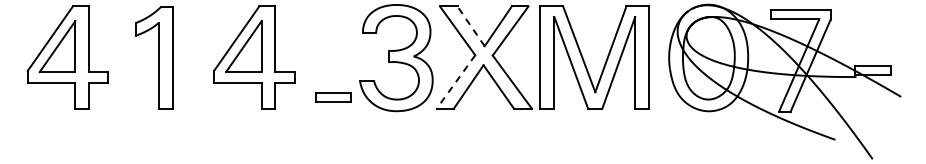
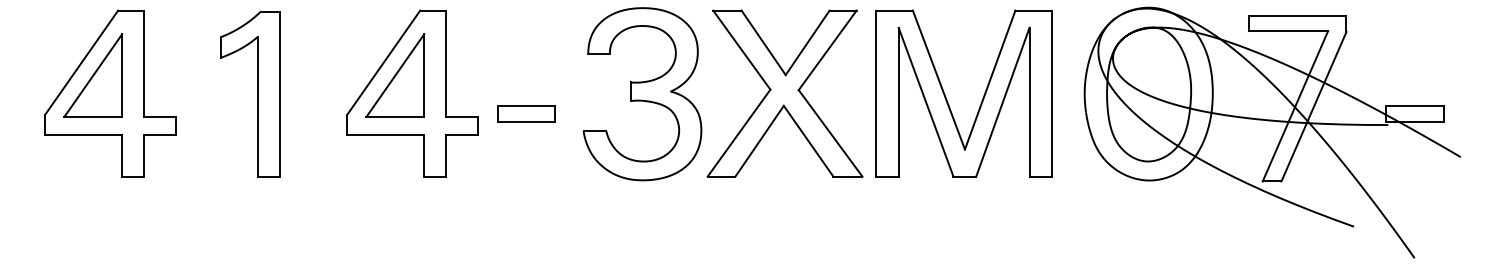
line: (470, 25) -> (762, 41), dashed -> solid
line: (455, 82) -> (738, 133), dashed -> solid
part: (333, 97) -> (525, 114), moved

